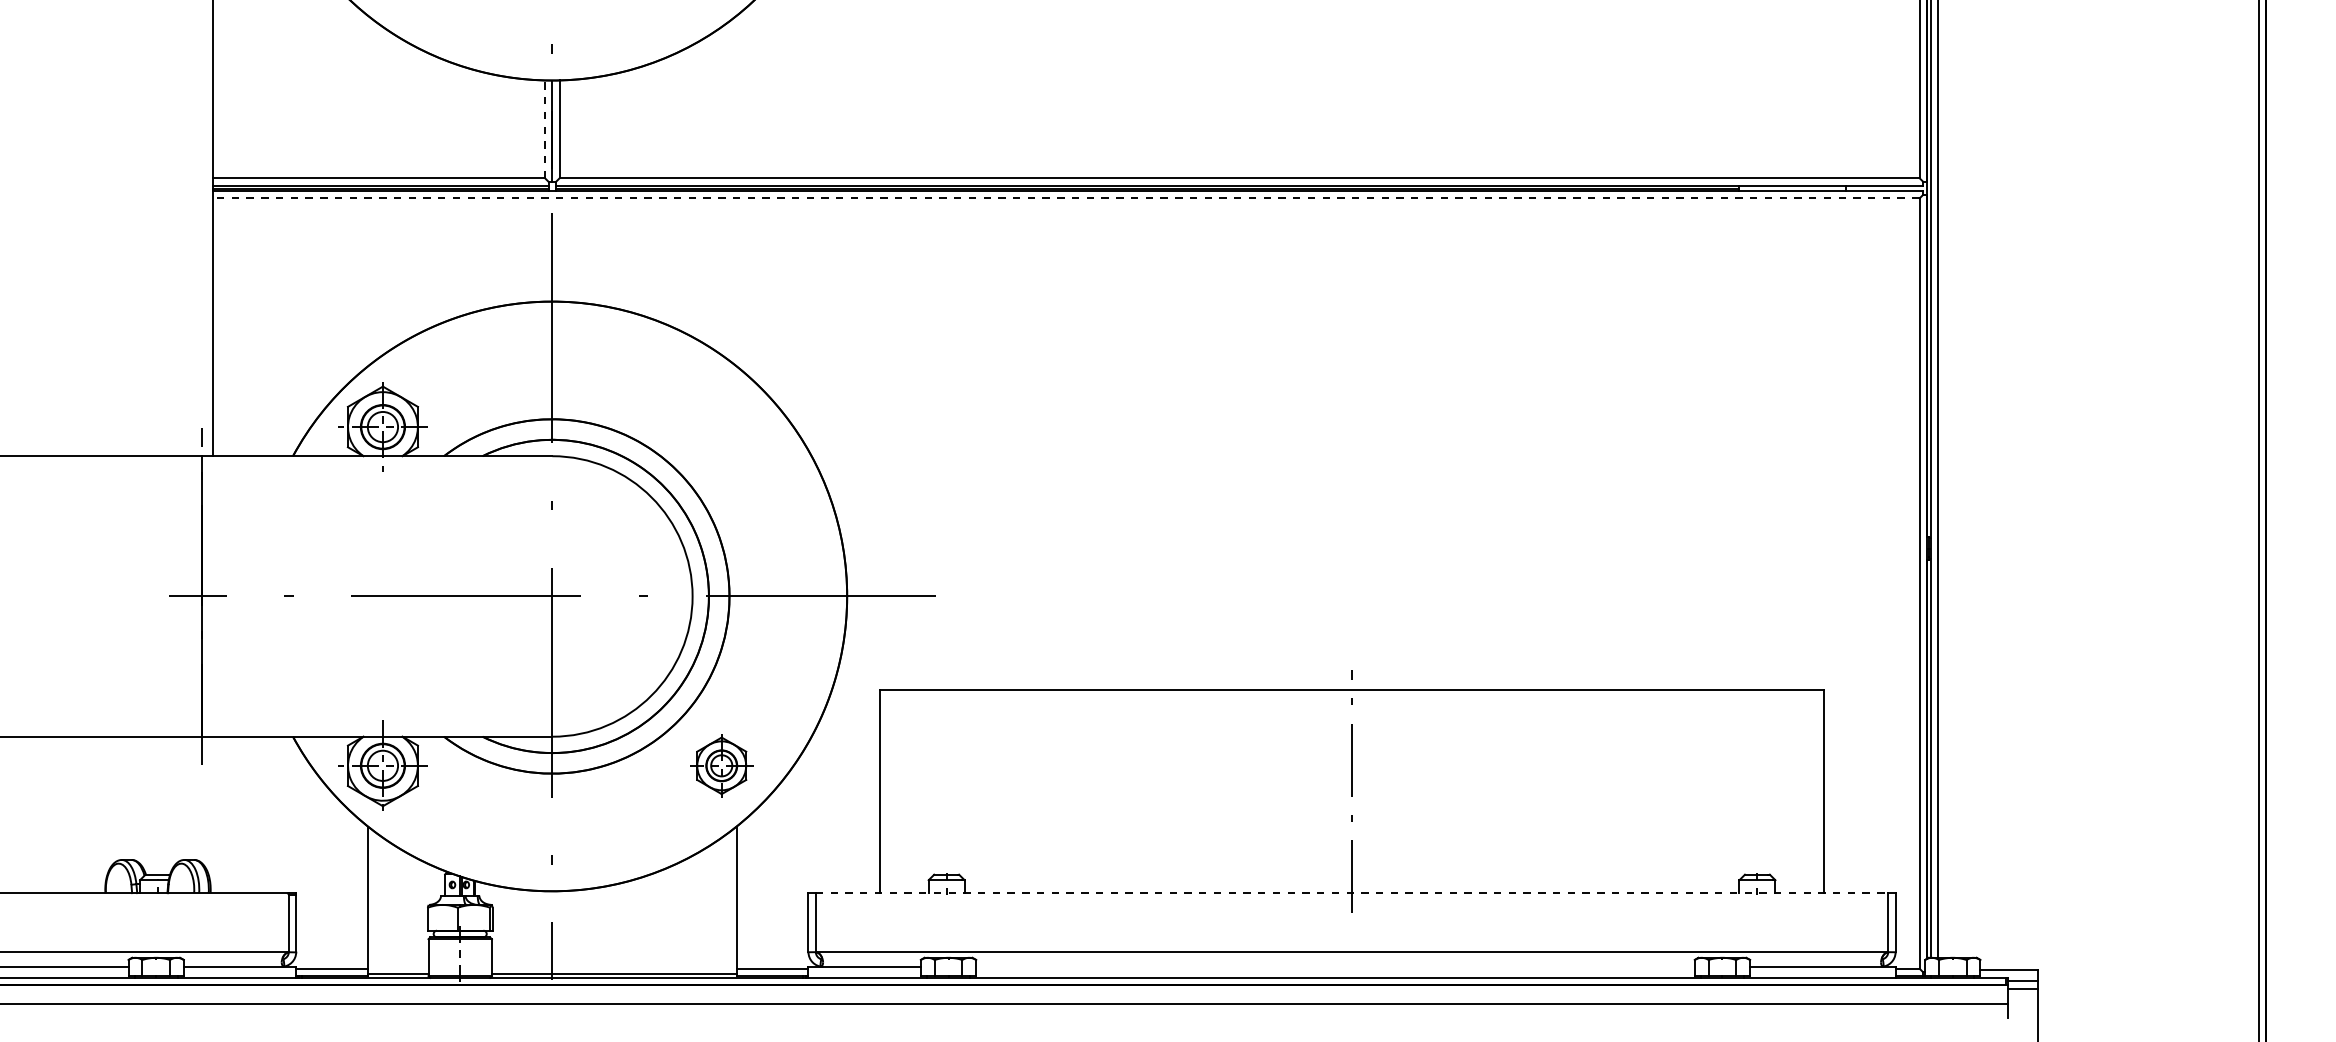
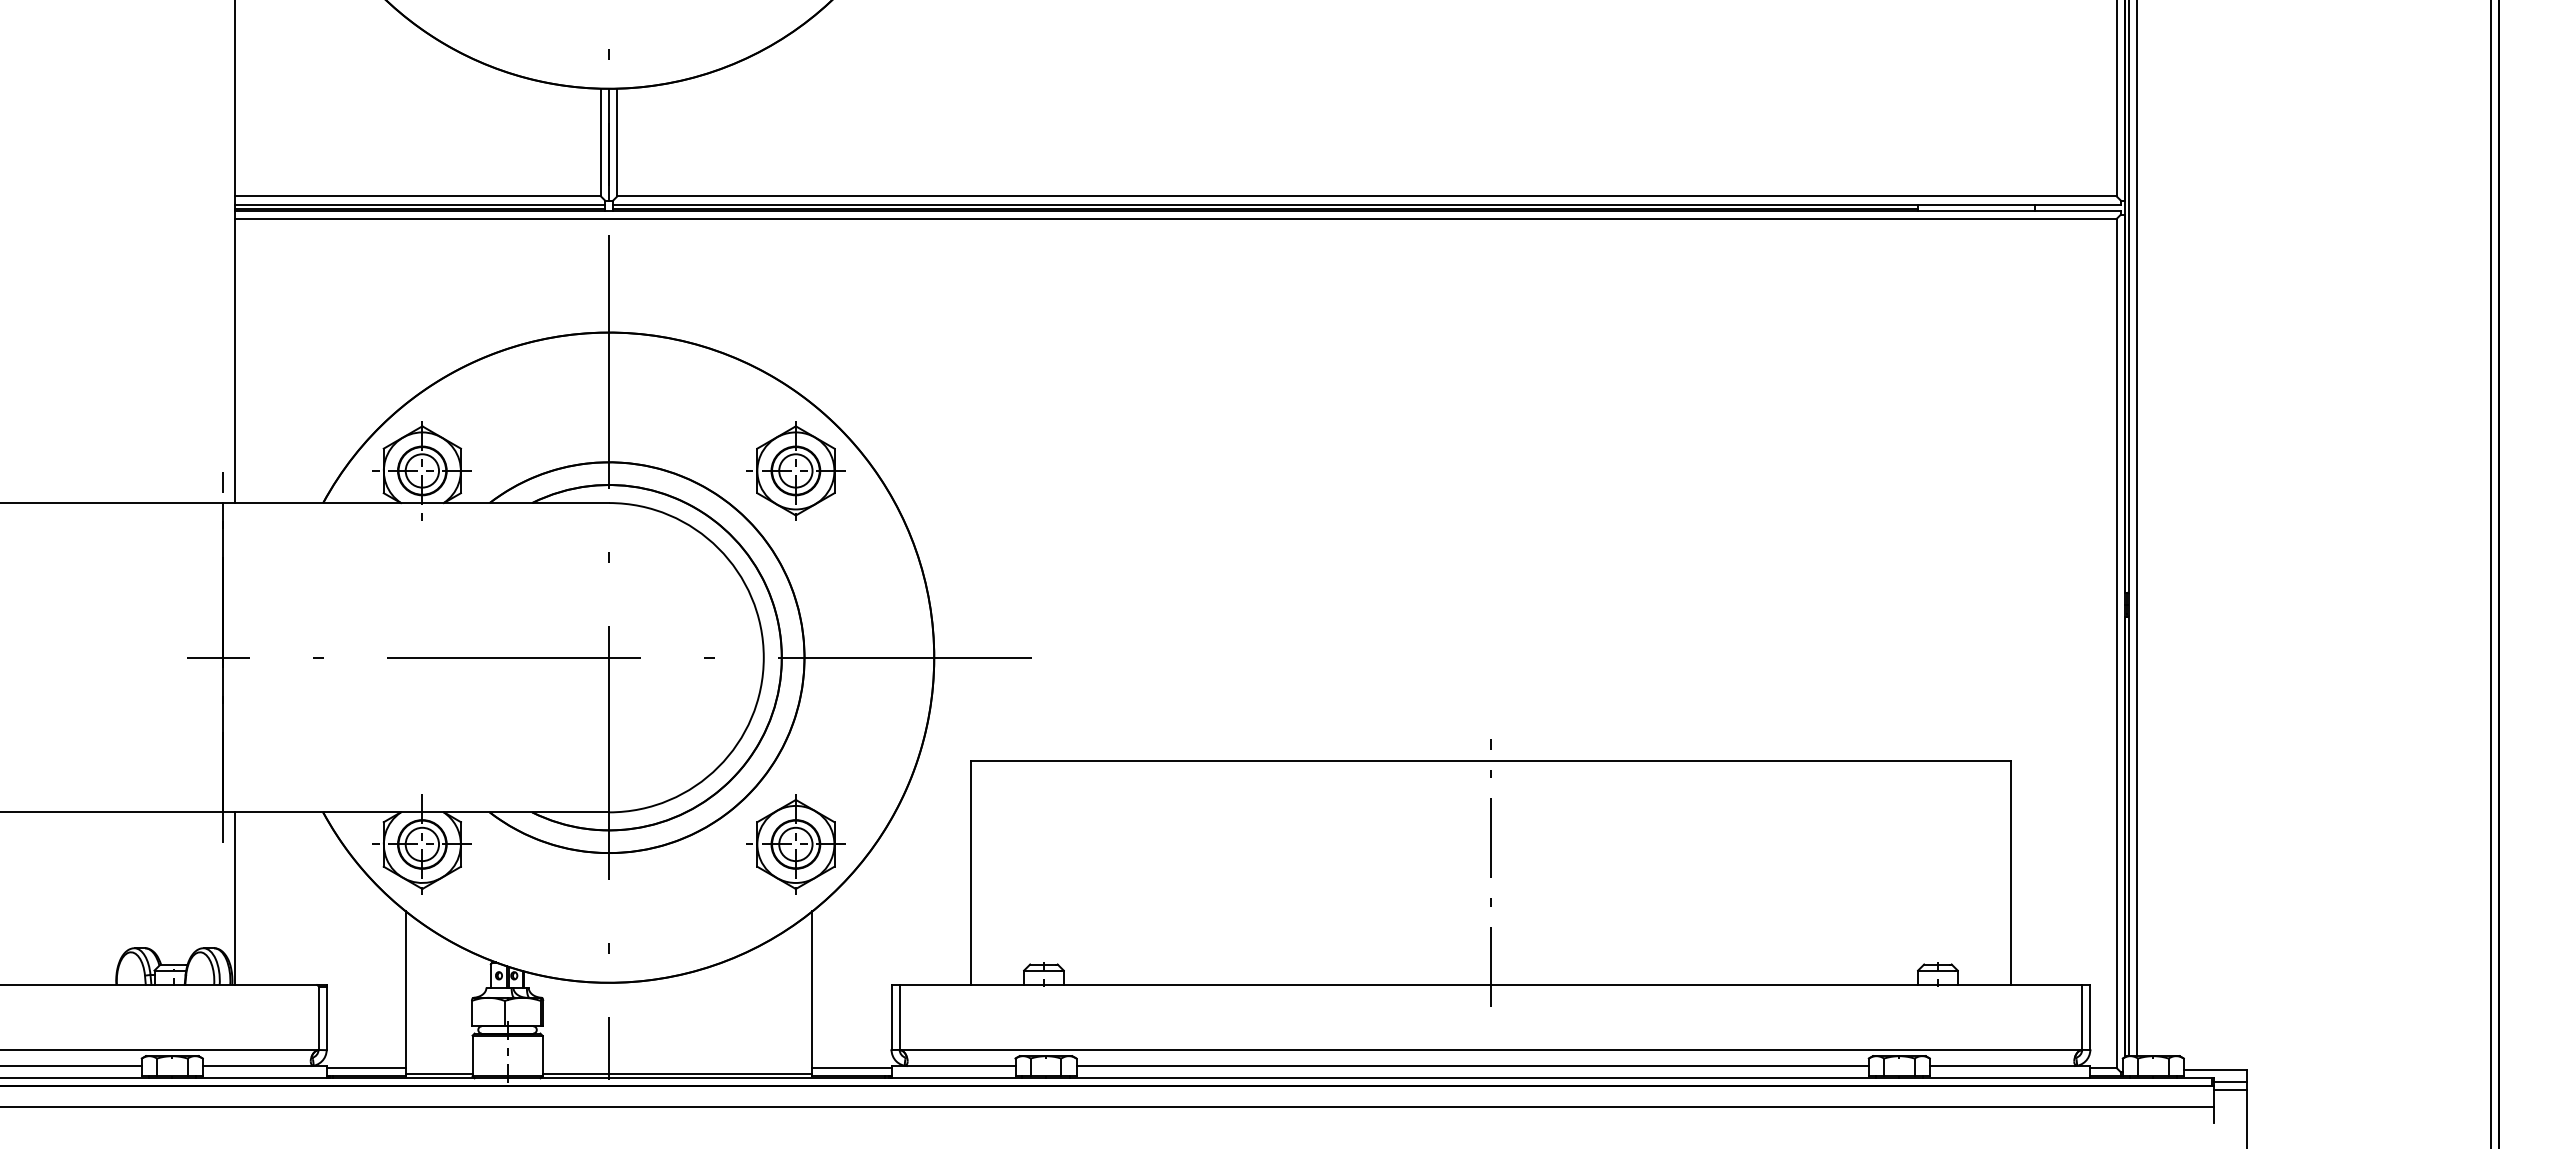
line: (545, 129) -> (601, 142), dashed -> solid
line: (1066, 198) -> (1176, 218), dashed -> solid
part: (721, 426) -> (795, 470), added
part: (721, 765) -> (795, 844), size x1.43
line: (213, 814) -> (235, 898), added
line: (1352, 892) -> (1491, 984), dashed -> solid
line: (1335, 967) -> (1472, 1066), added

